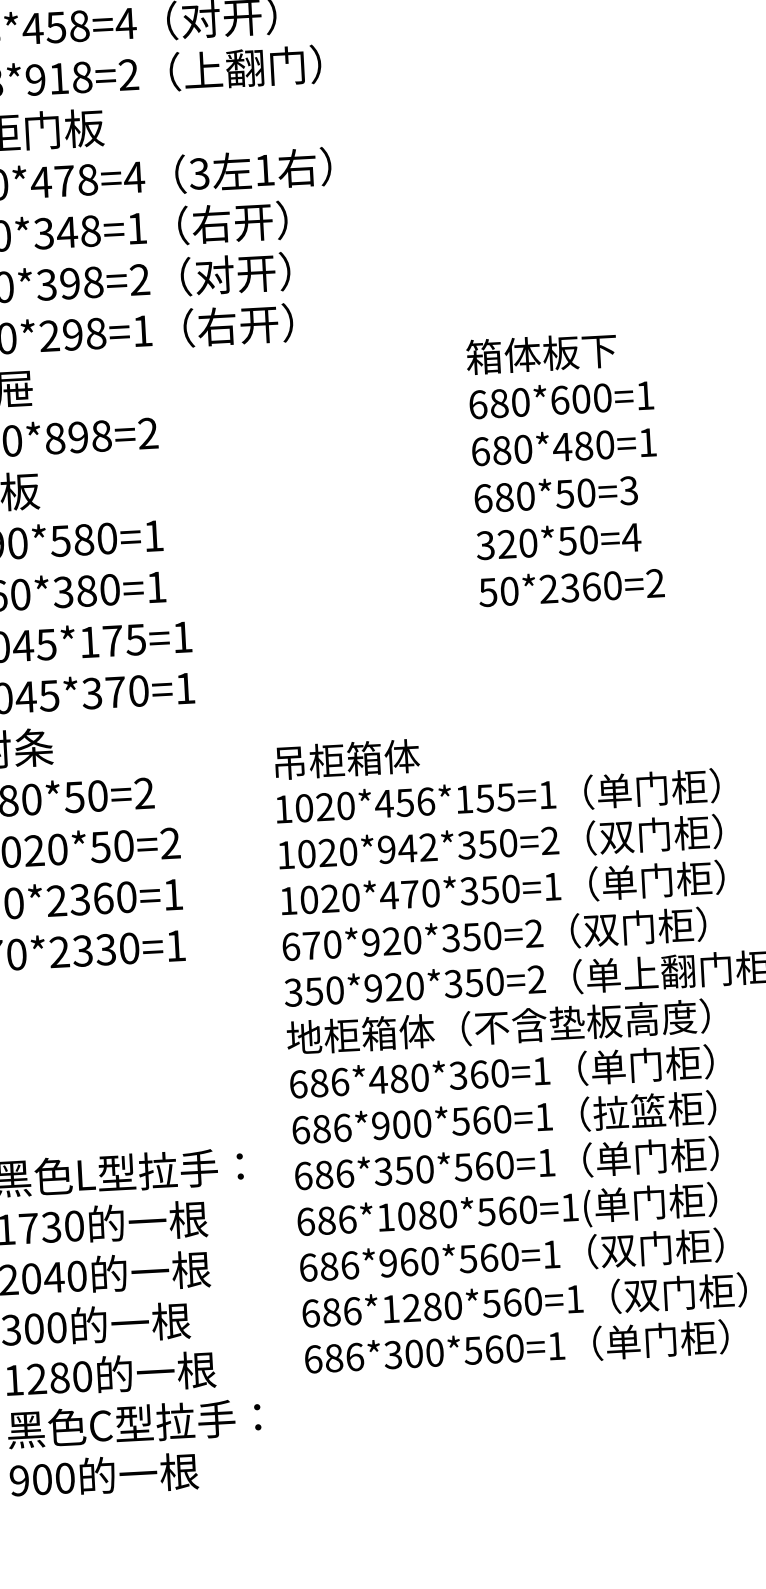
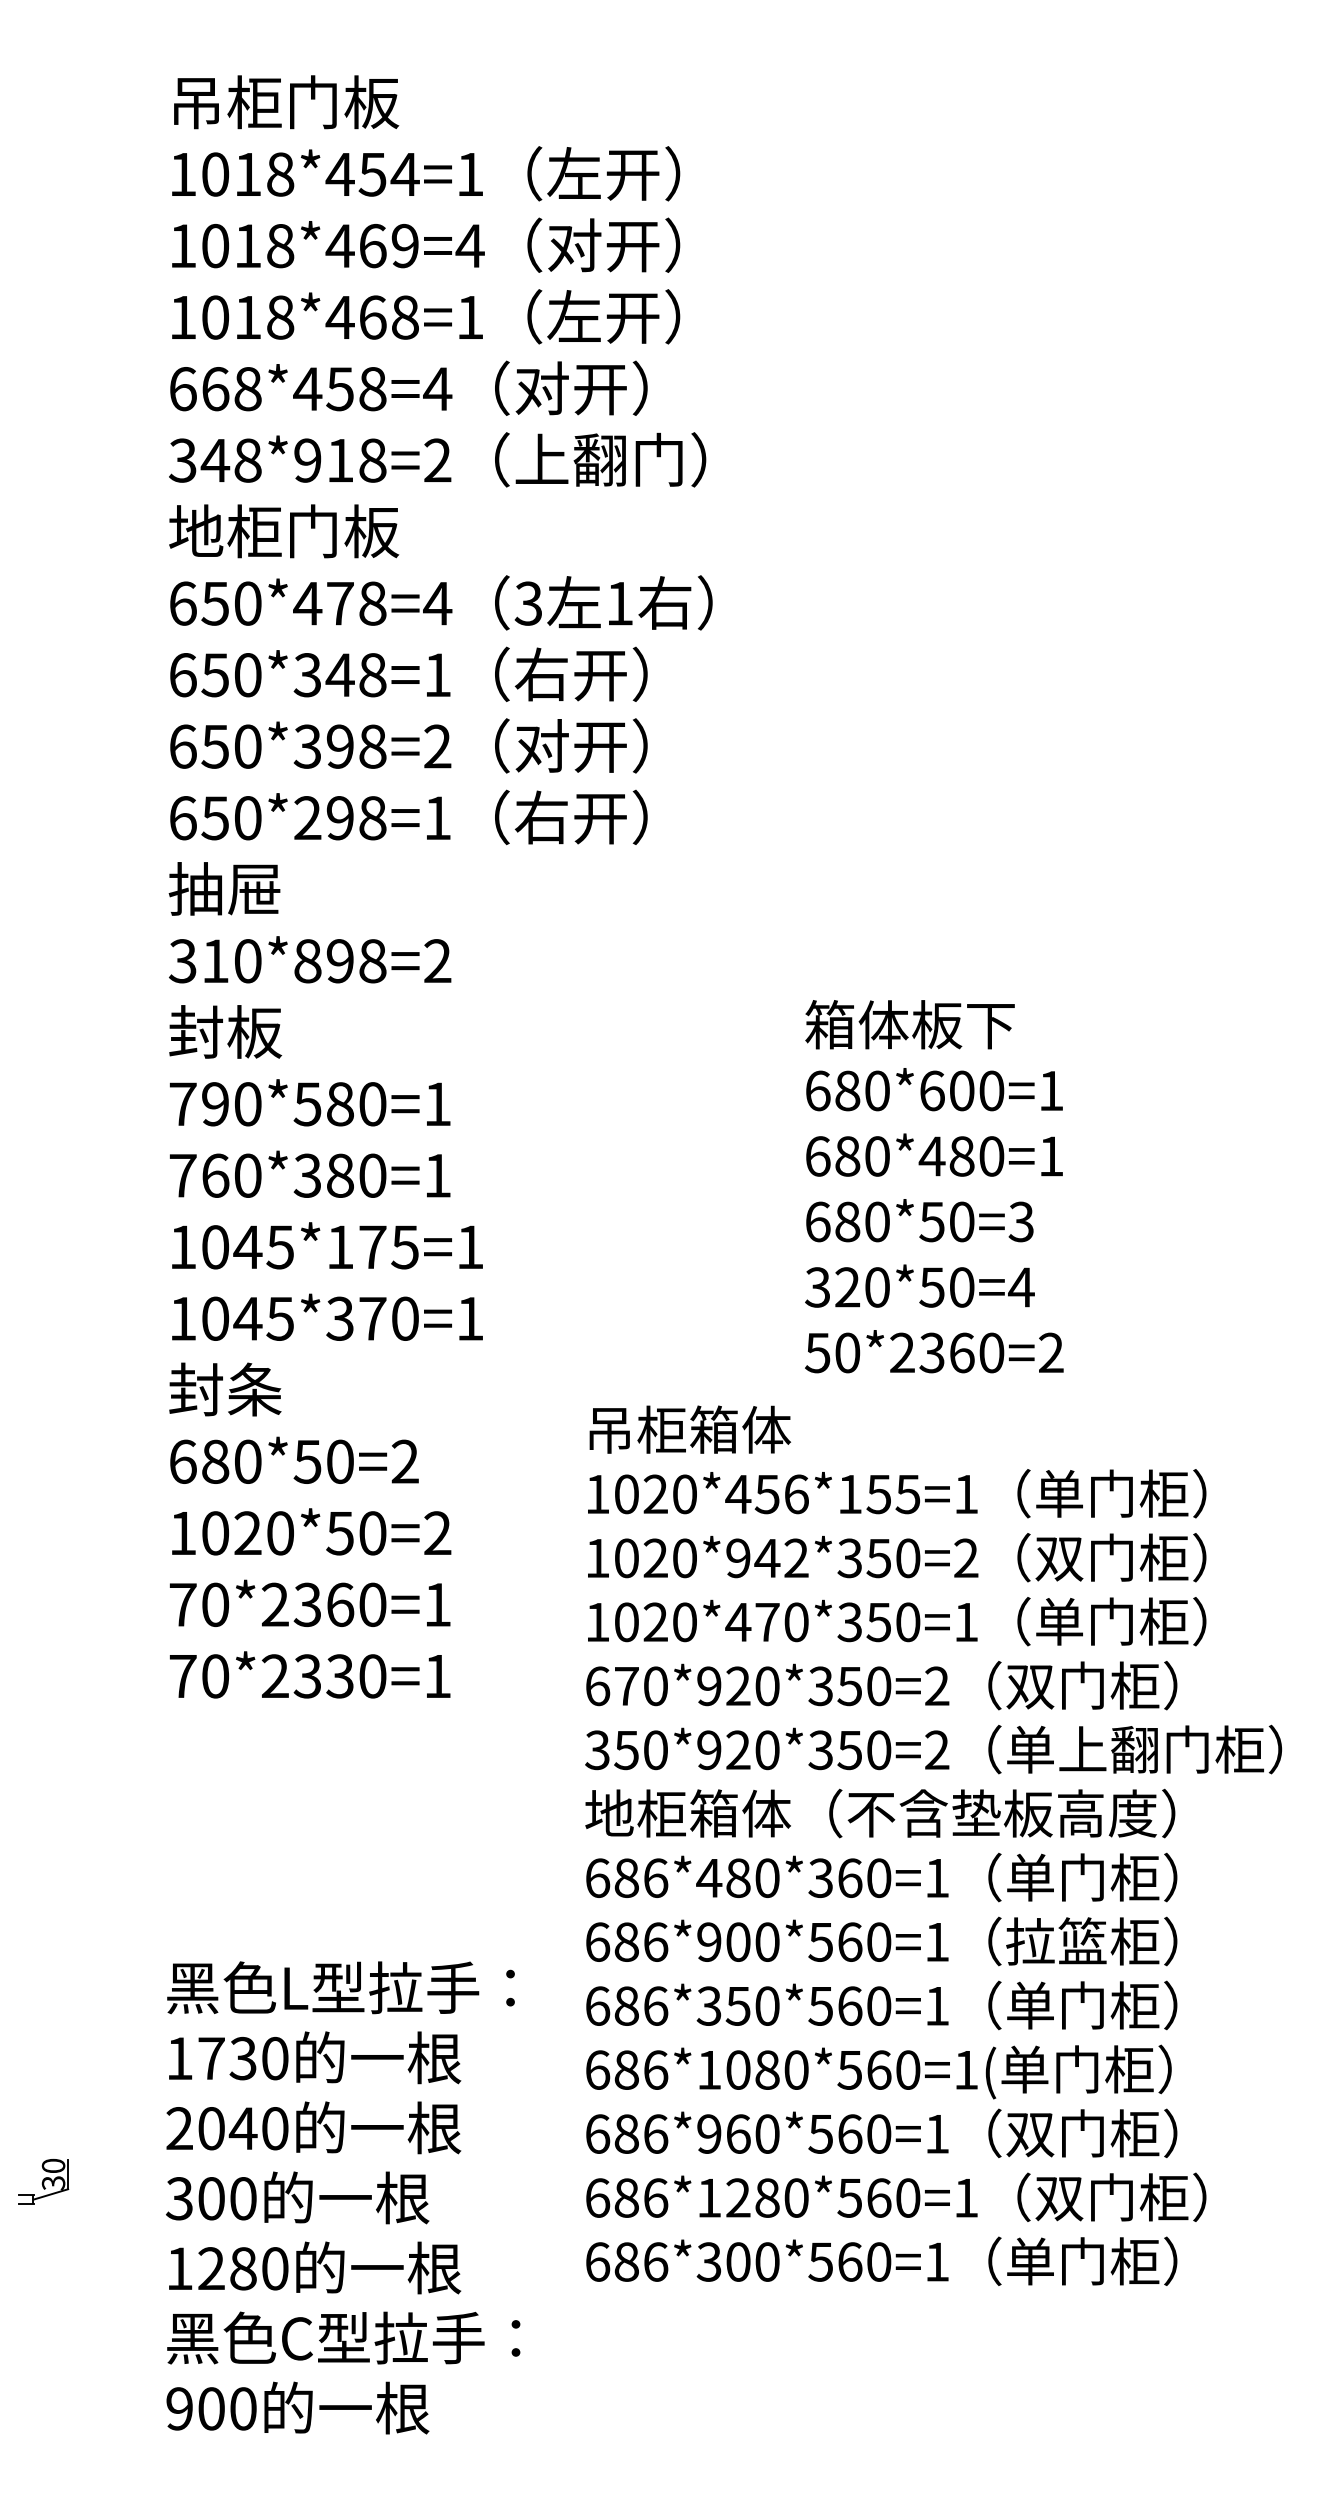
text: (565, 468) -> (934, 1186), moved

